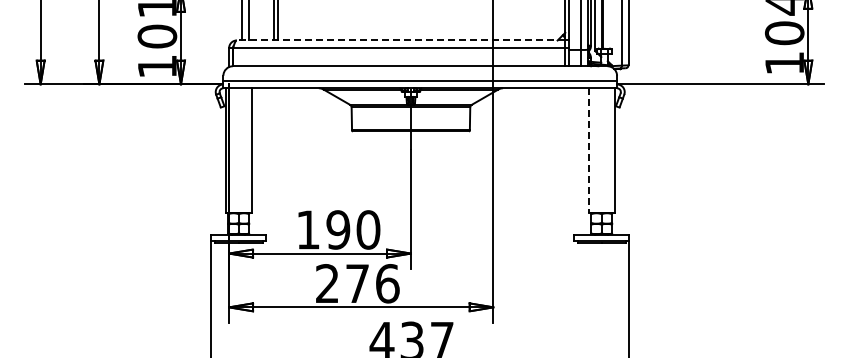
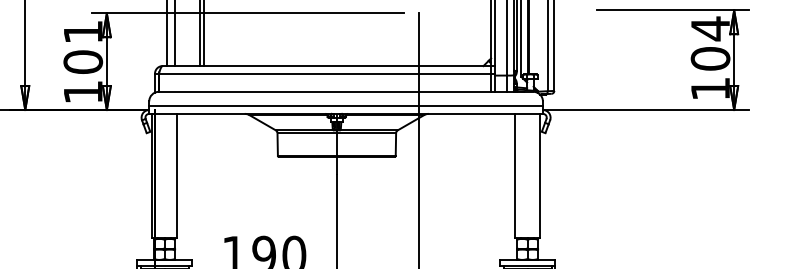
line: (400, 40) -> (326, 66), dashed -> solid
line: (588, 151) -> (514, 177), dashed -> solid

